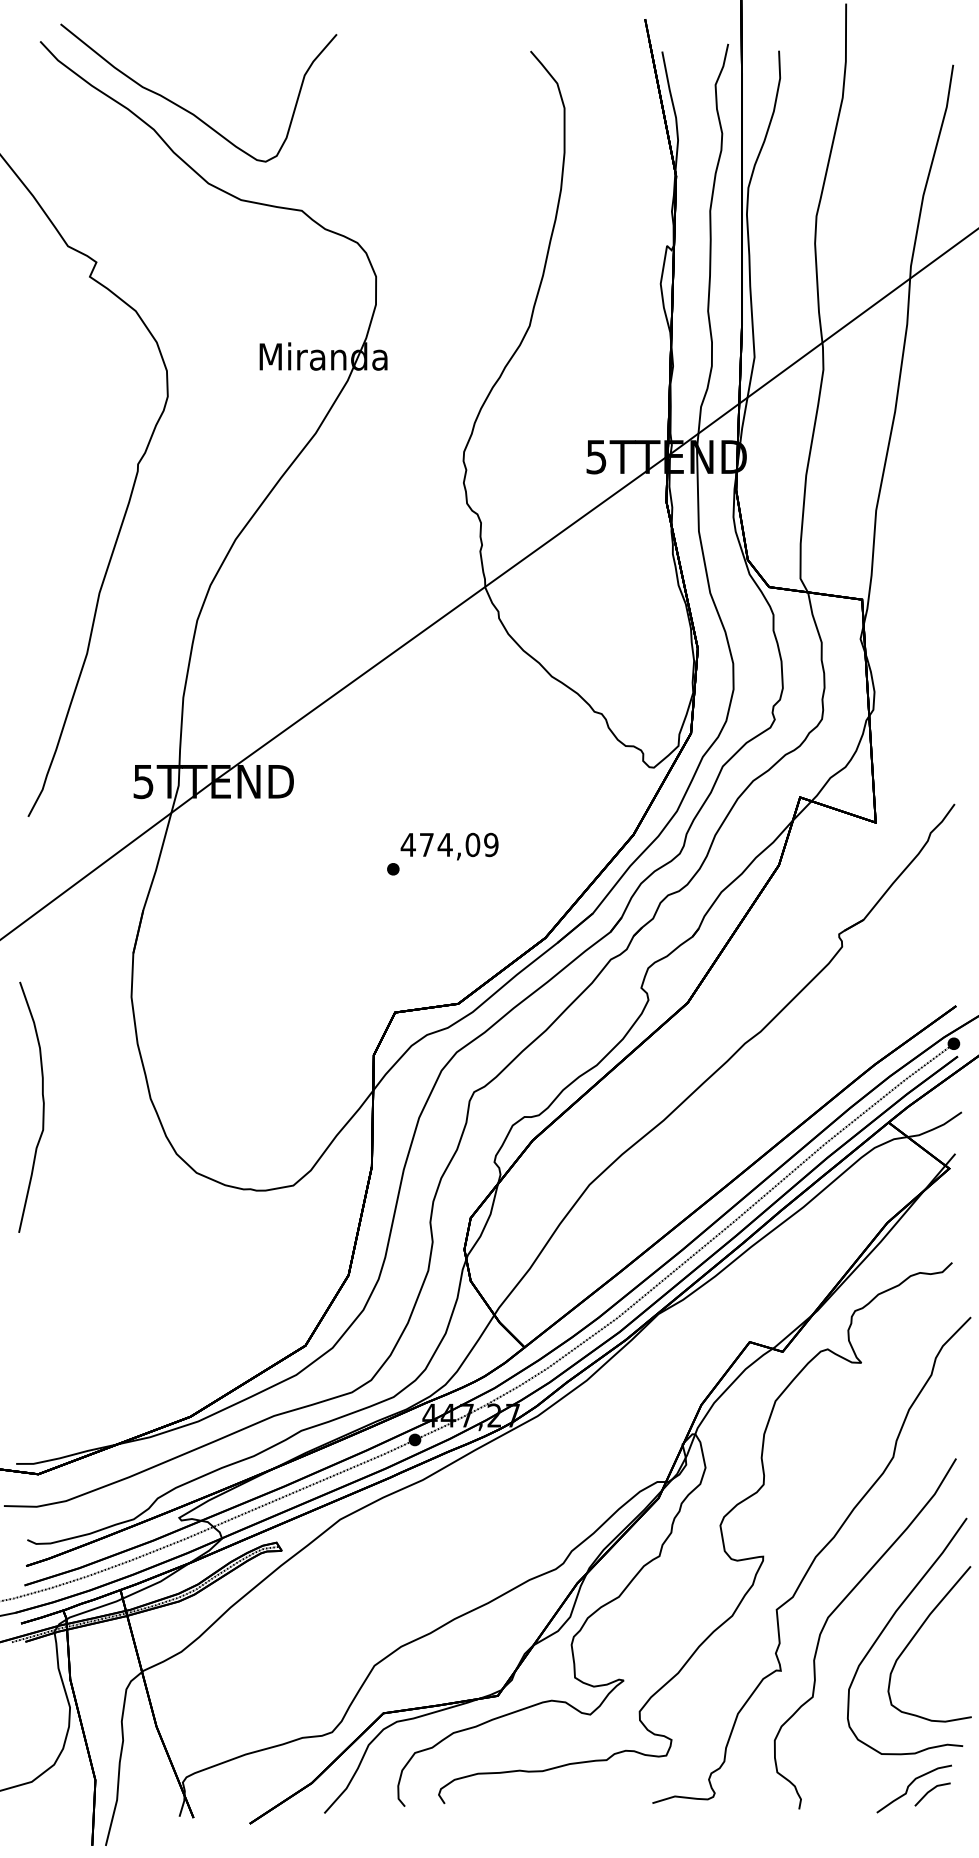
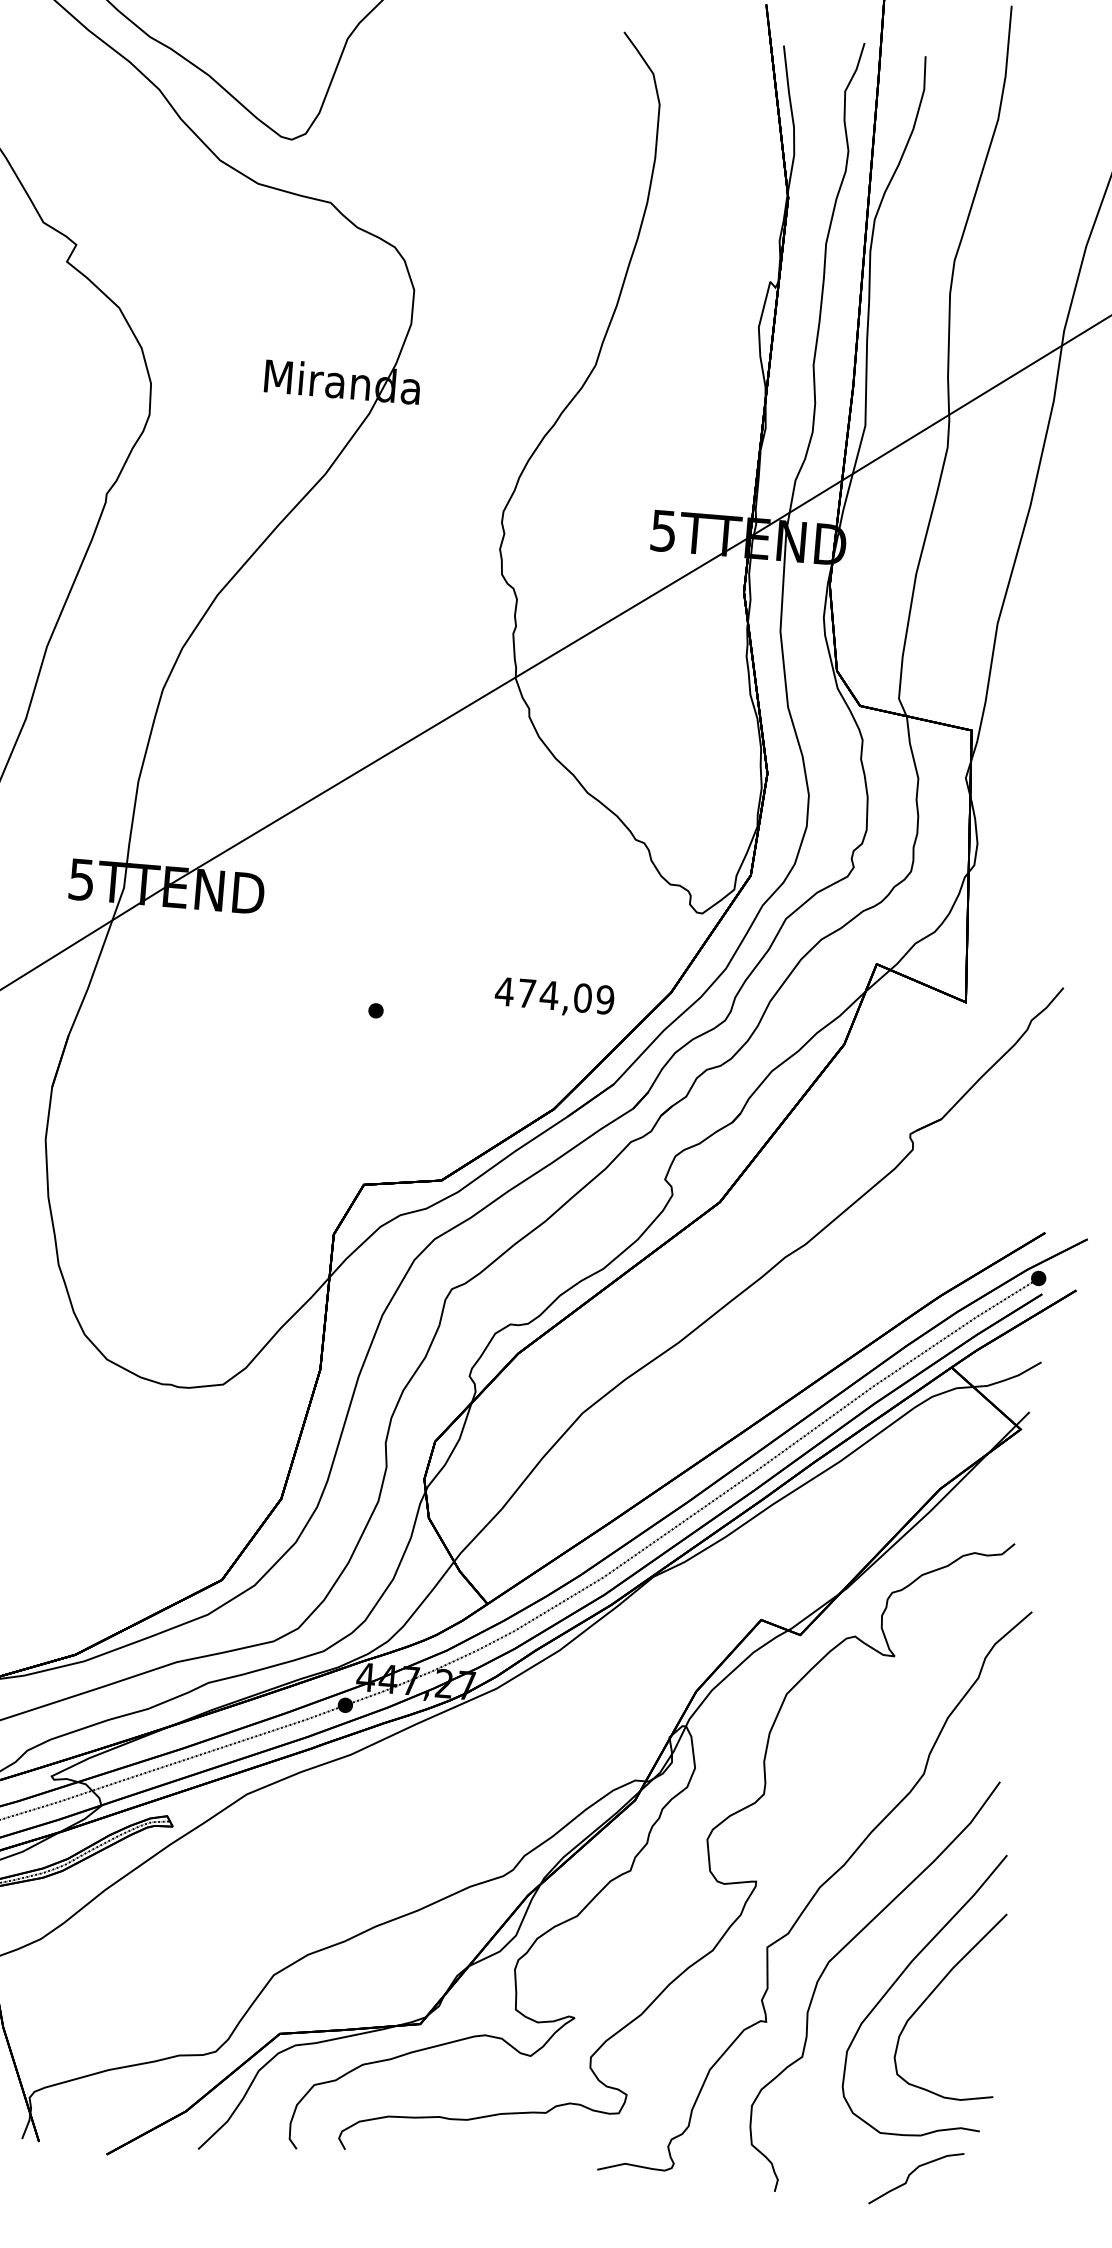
text: (449, 846) -> (554, 997), moved
line: (931, 1791) -> (936, 2183), removed

